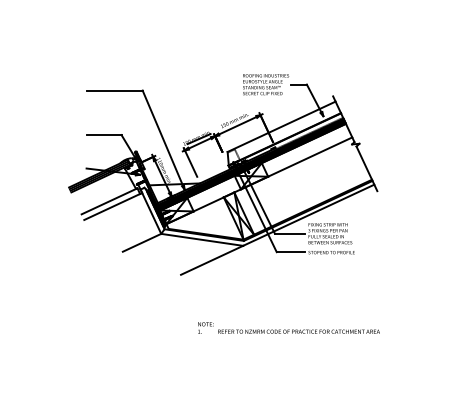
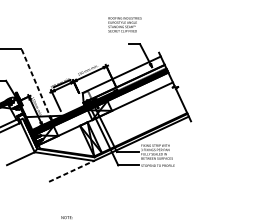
text: (266, 84) -> (125, 24), moved
line: (163, 140) -> (36, 84), solid -> dashed
line: (212, 260) -> (71, 171), solid -> dashed

